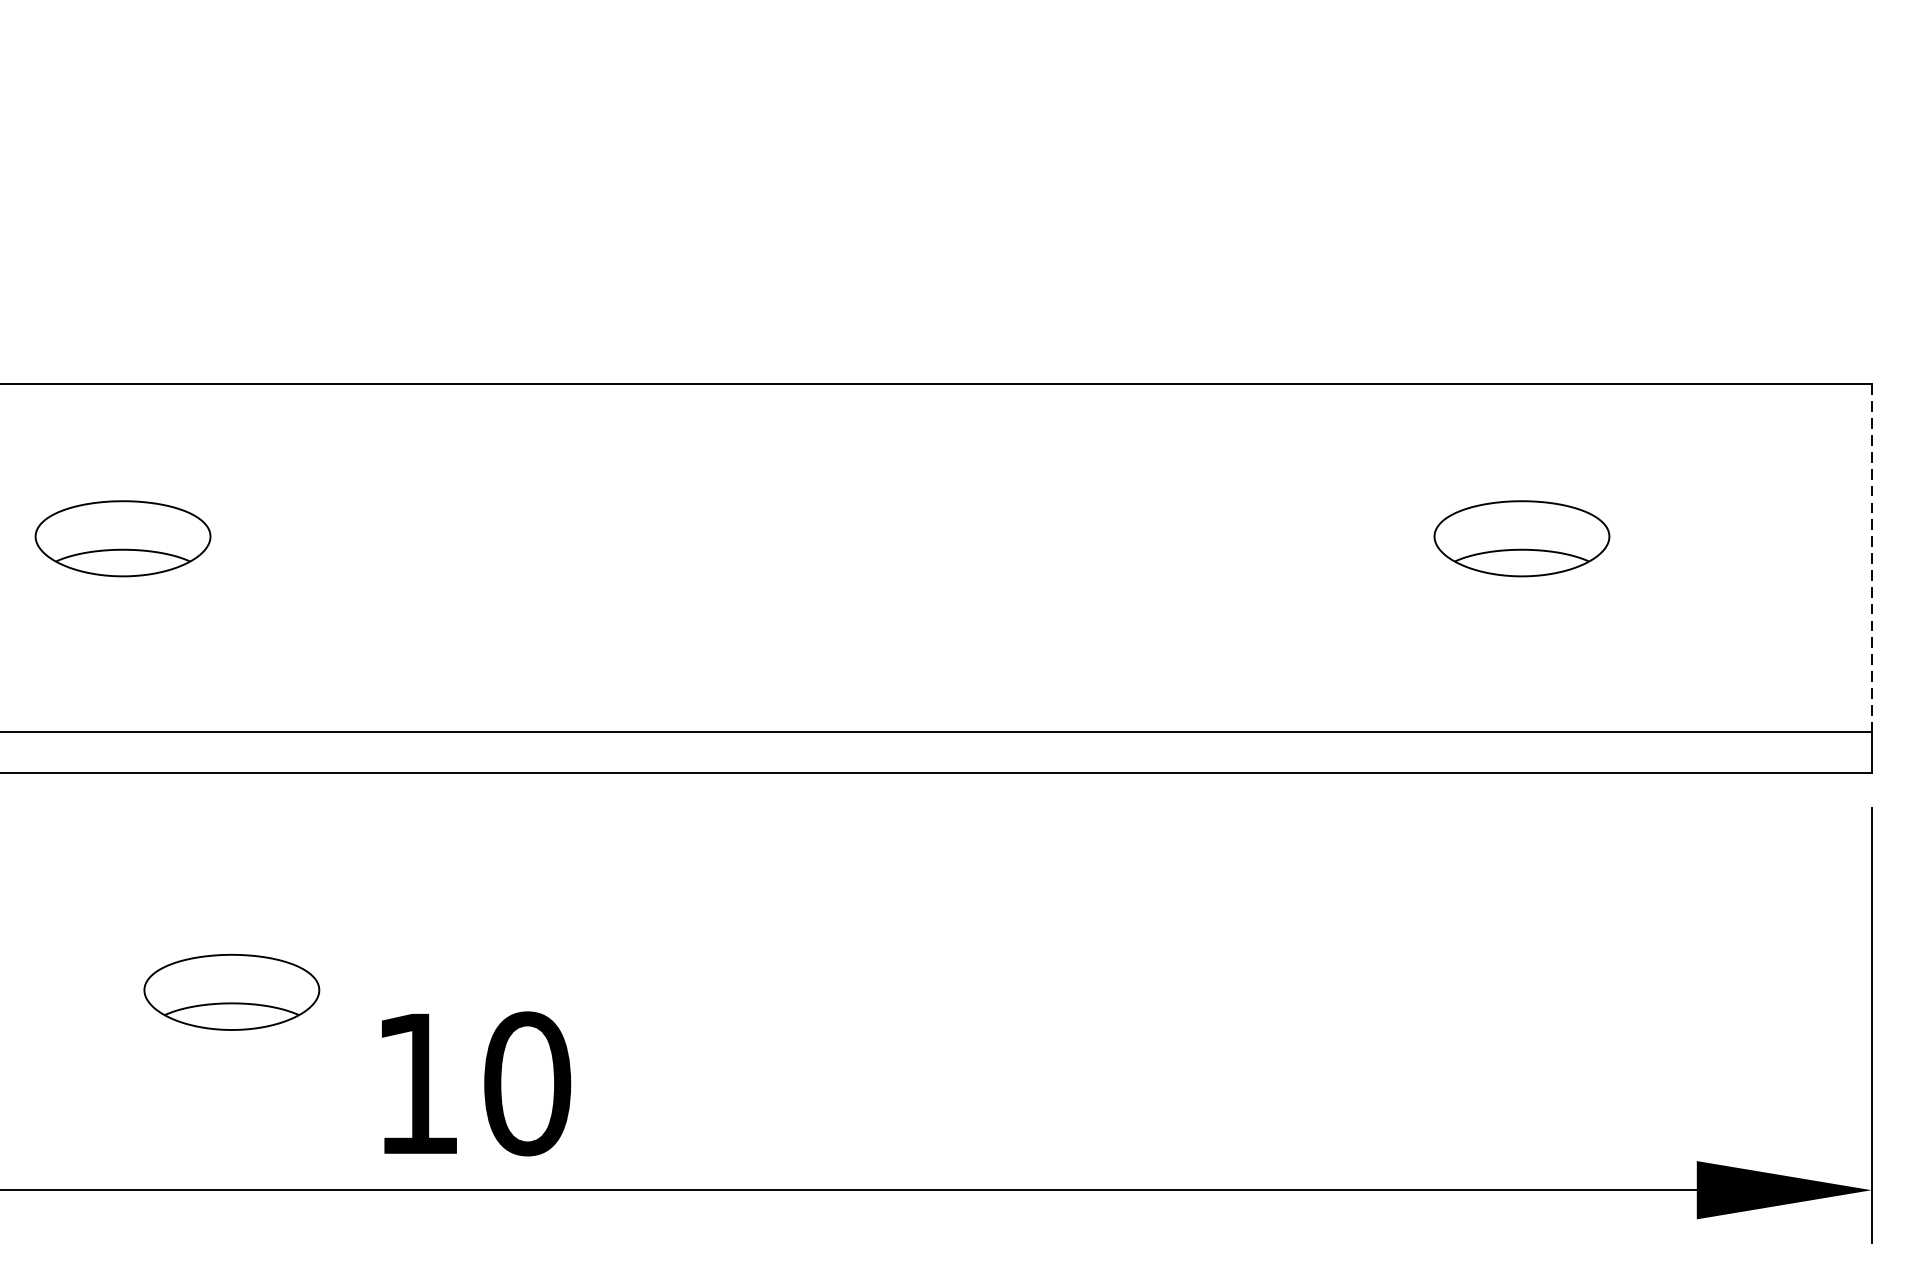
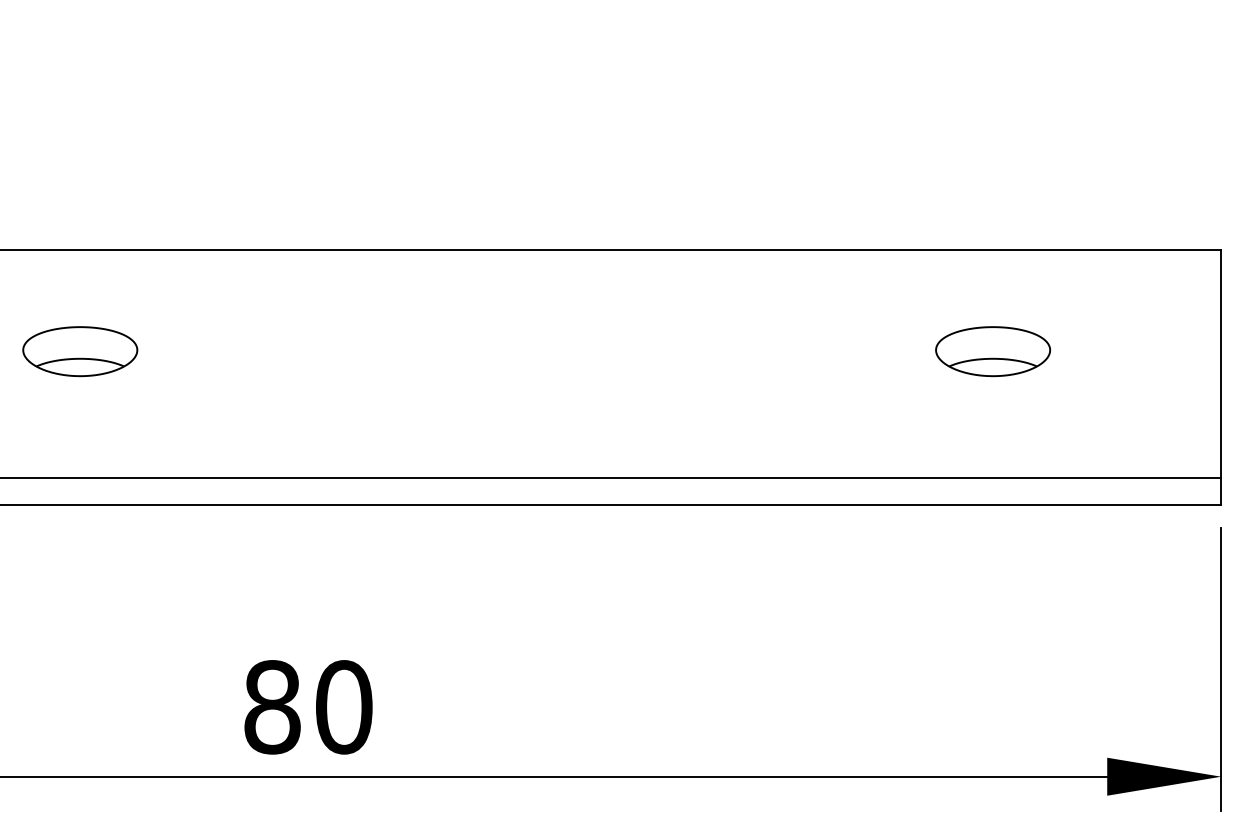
line: (1871, 558) -> (1221, 364), dashed -> solid
part: (232, 992) -> (151, 647), removed
text: (417, 1084) -> (272, 707), 10 -> 80

